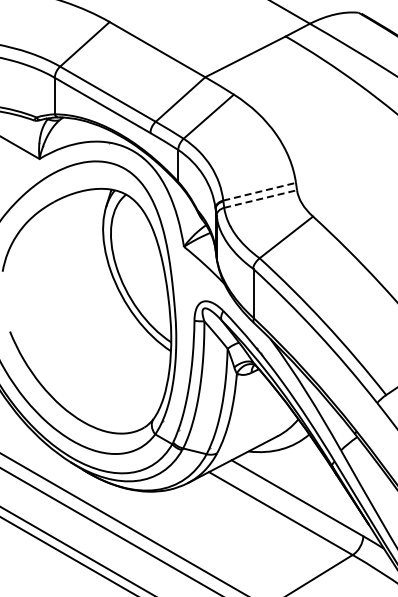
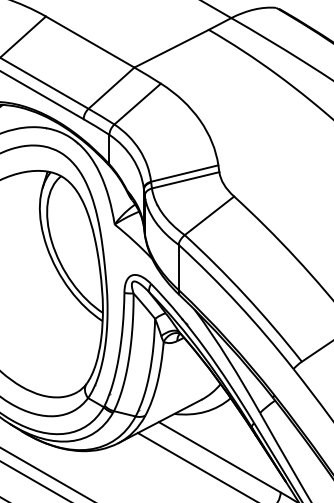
line: (260, 191) -> (185, 173), dashed -> solid
line: (261, 198) -> (186, 179), dashed -> solid

